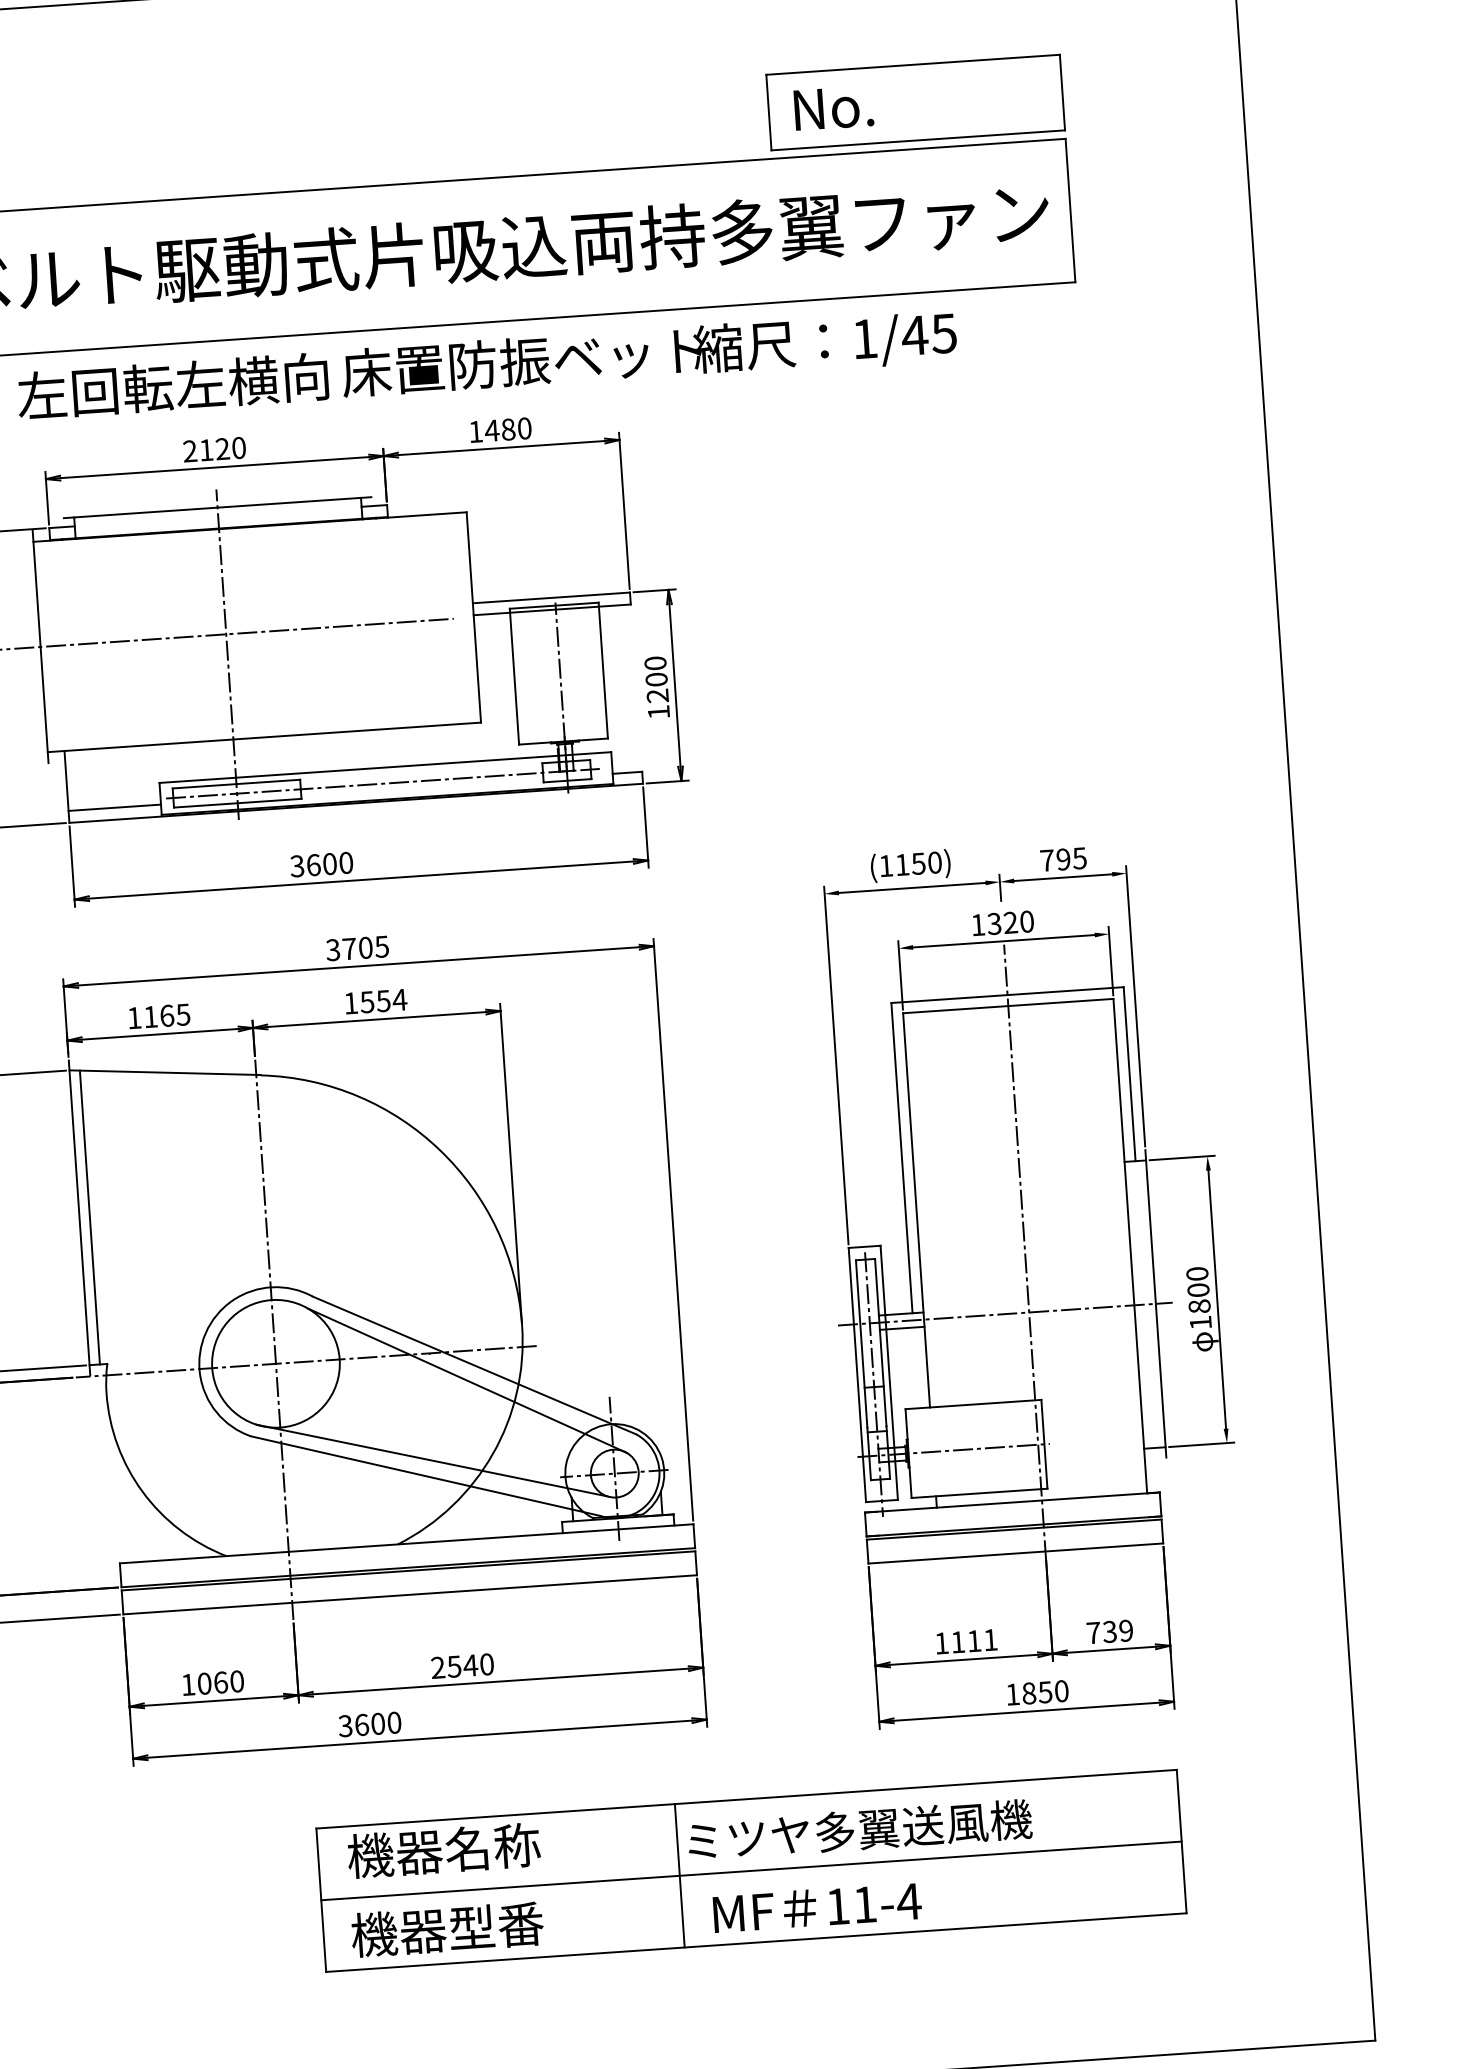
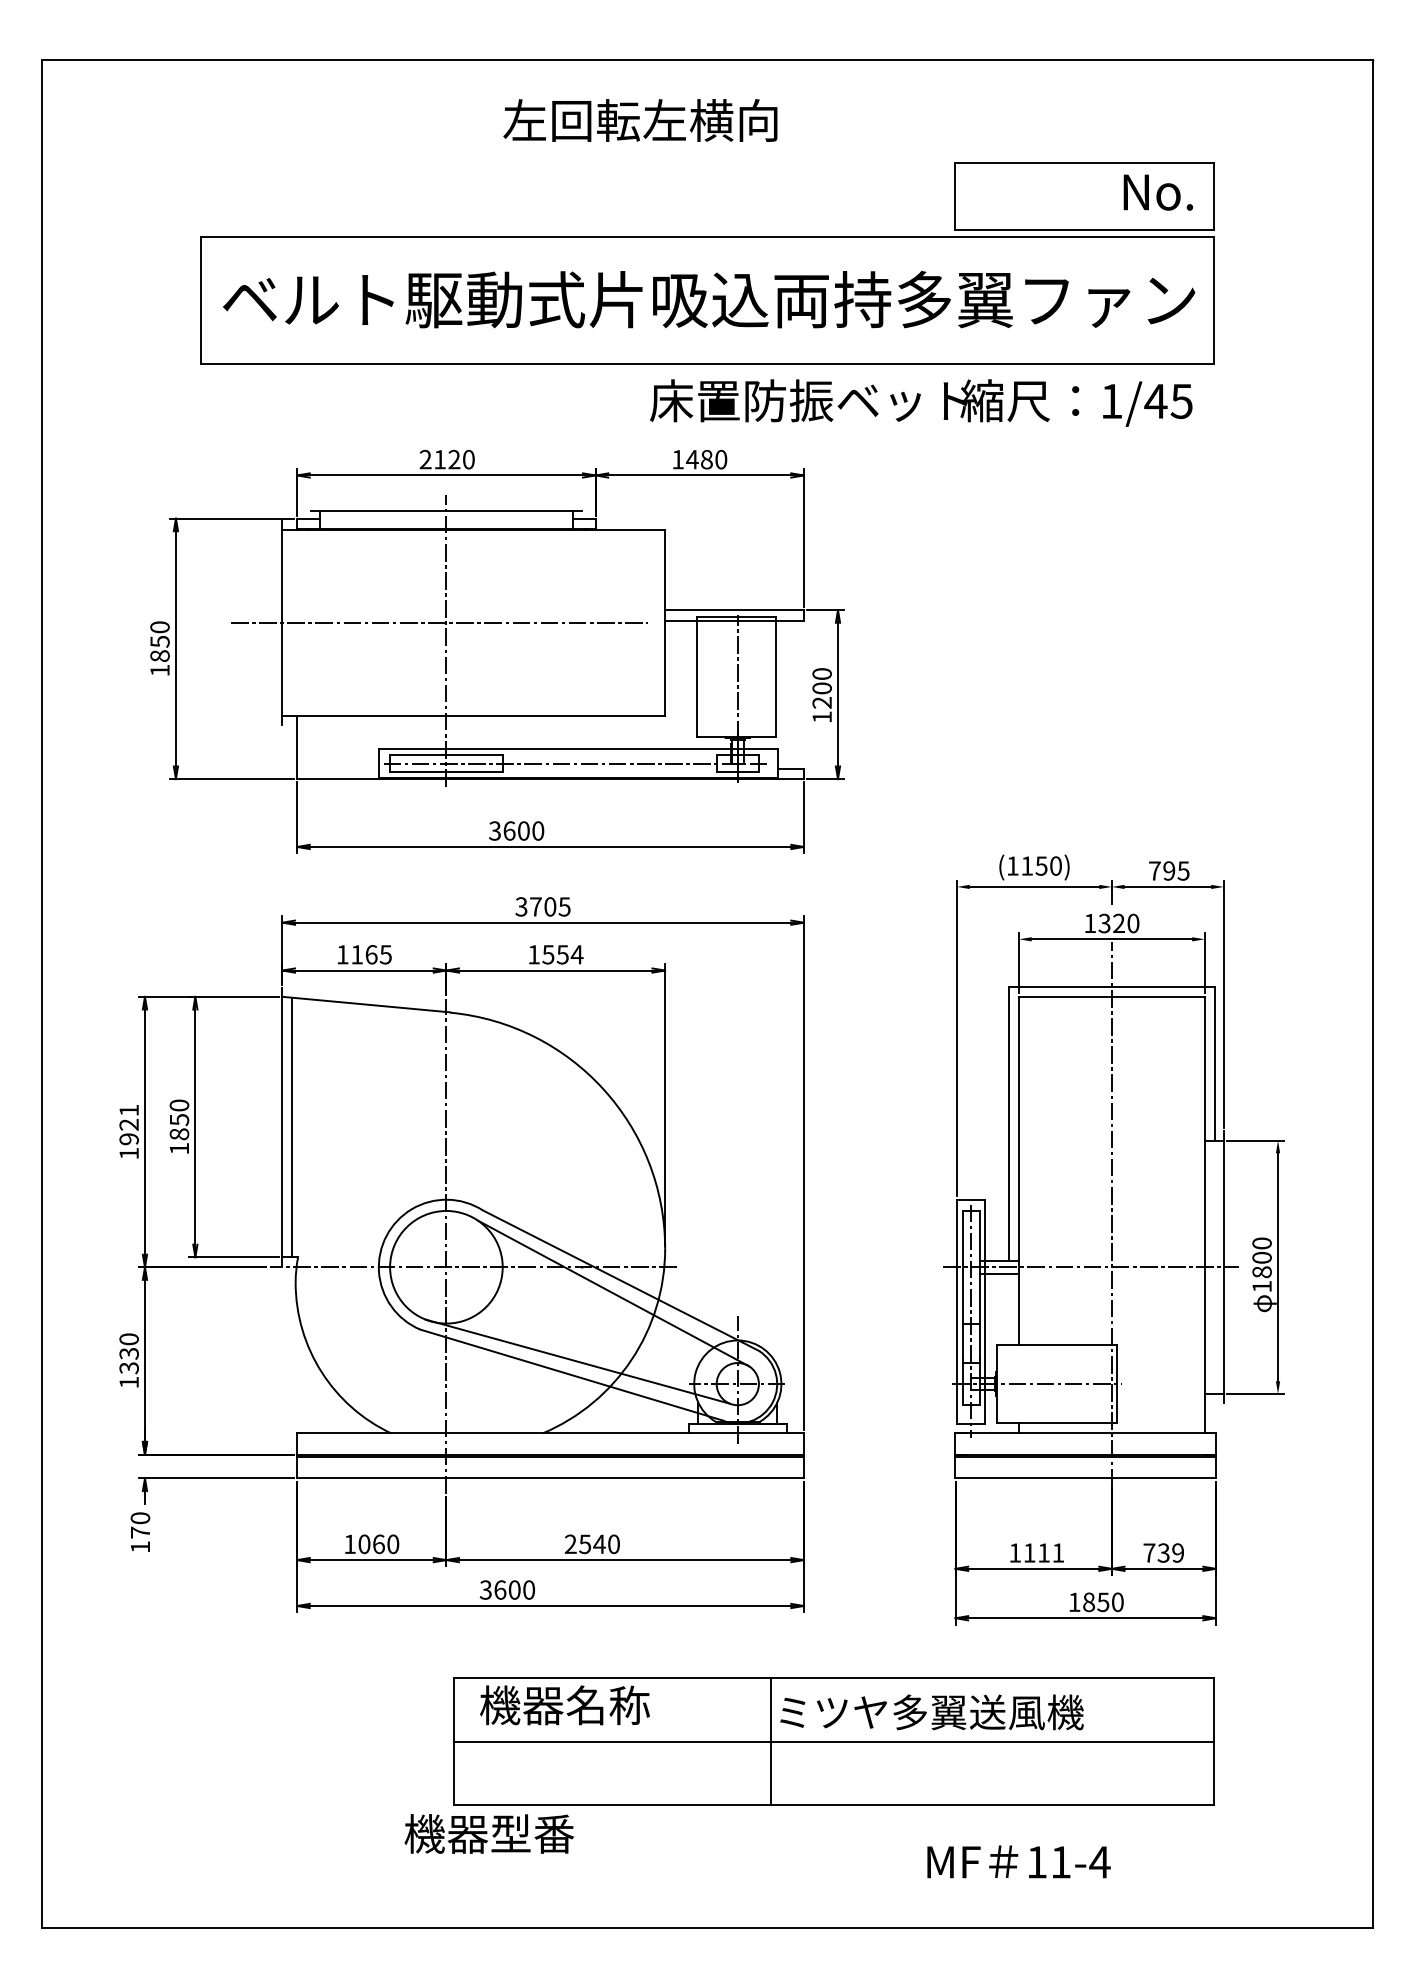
text: (834, 108) -> (1158, 192), moved
text: (649, 354) -> (921, 402), moved
text: (173, 386) -> (640, 120), moved
line: (114, 807) -> (337, 768), removed
text: (816, 1907) -> (1018, 1861), moved
text: (447, 1928) -> (489, 1833), moved

